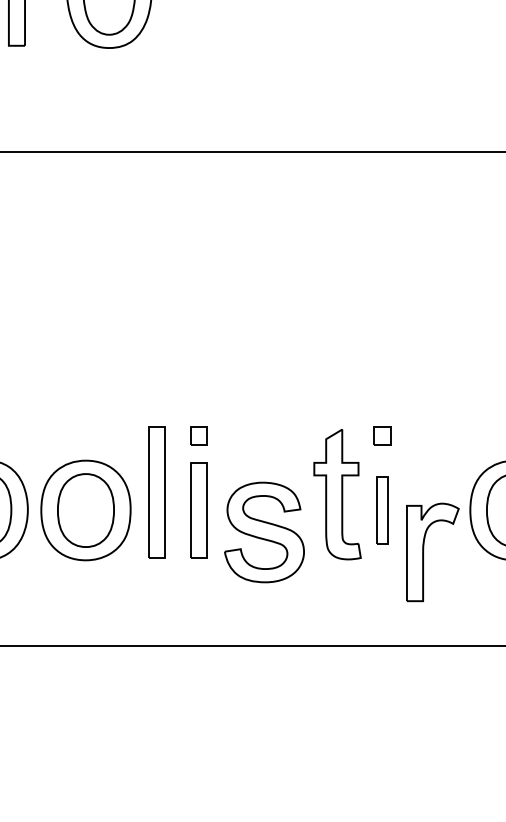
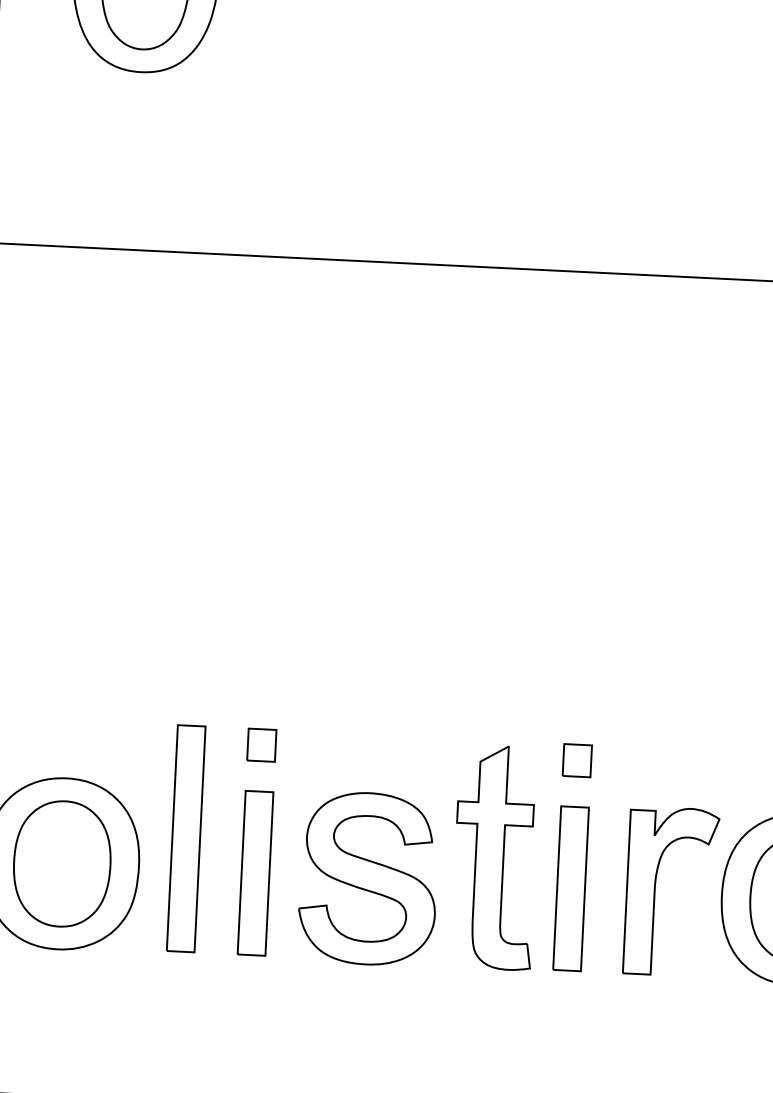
part: (382, 510) -> (571, 888), size x1.43
part: (264, 532) -> (368, 878), moved
part: (424, 549) -> (657, 886), moved

